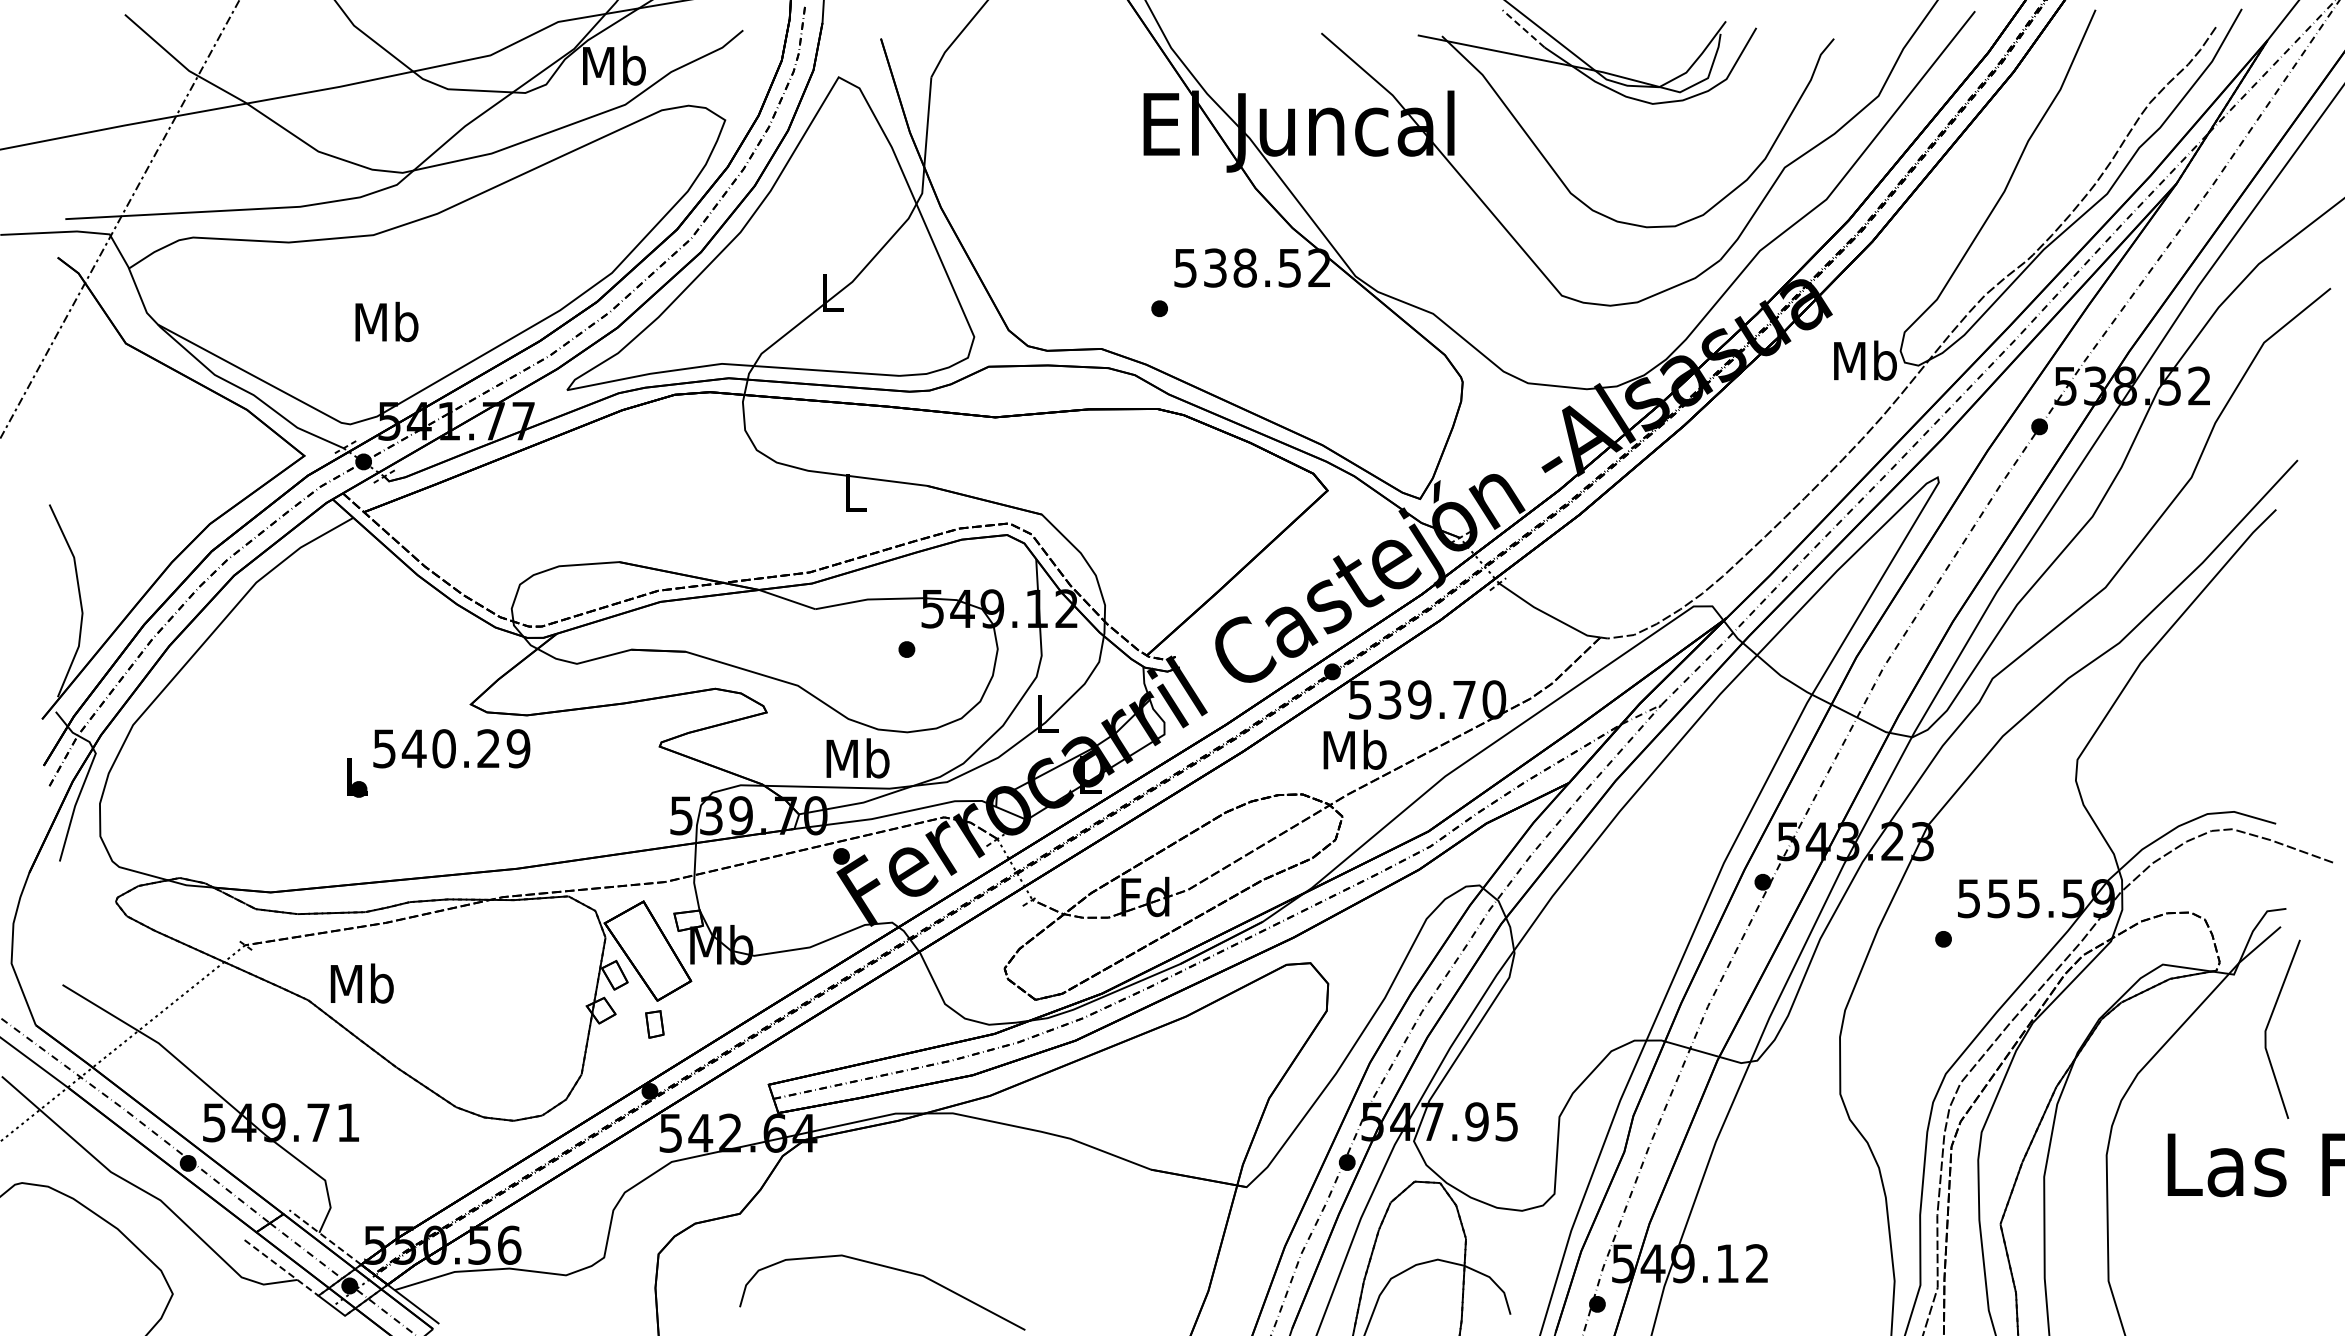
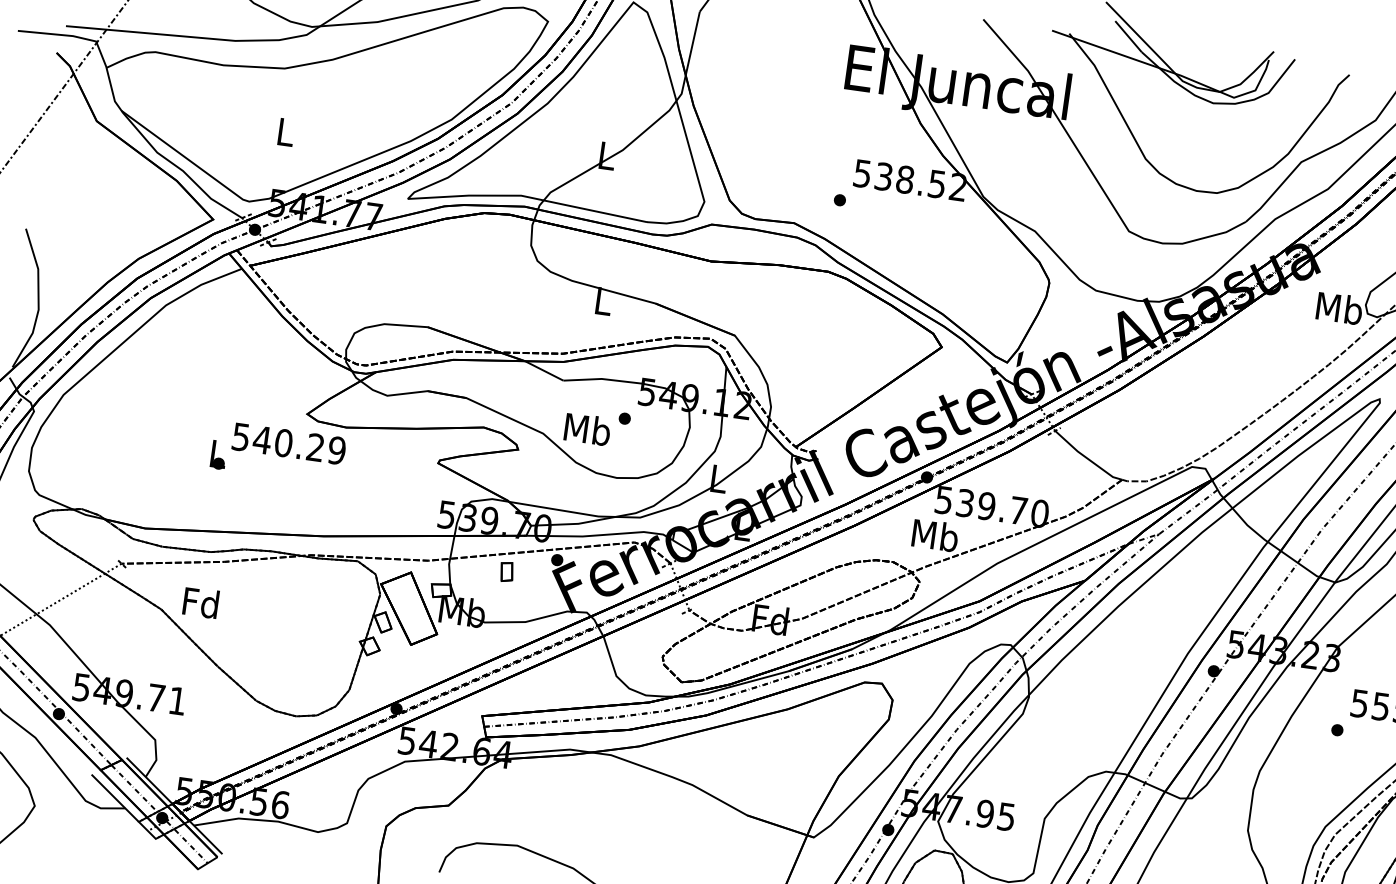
line: (1523, 28) -> (1128, 36), dashed -> solid
text: (386, 321) -> (285, 131), Mb -> L
text: (857, 758) -> (587, 429), moved
text: (361, 983) -> (201, 602), Mb -> Fd
part: (654, 1024) -> (506, 572), moved
line: (324, 1237) -> (149, 780), dashed -> solid
line: (281, 1268) -> (115, 798), dashed -> solid

